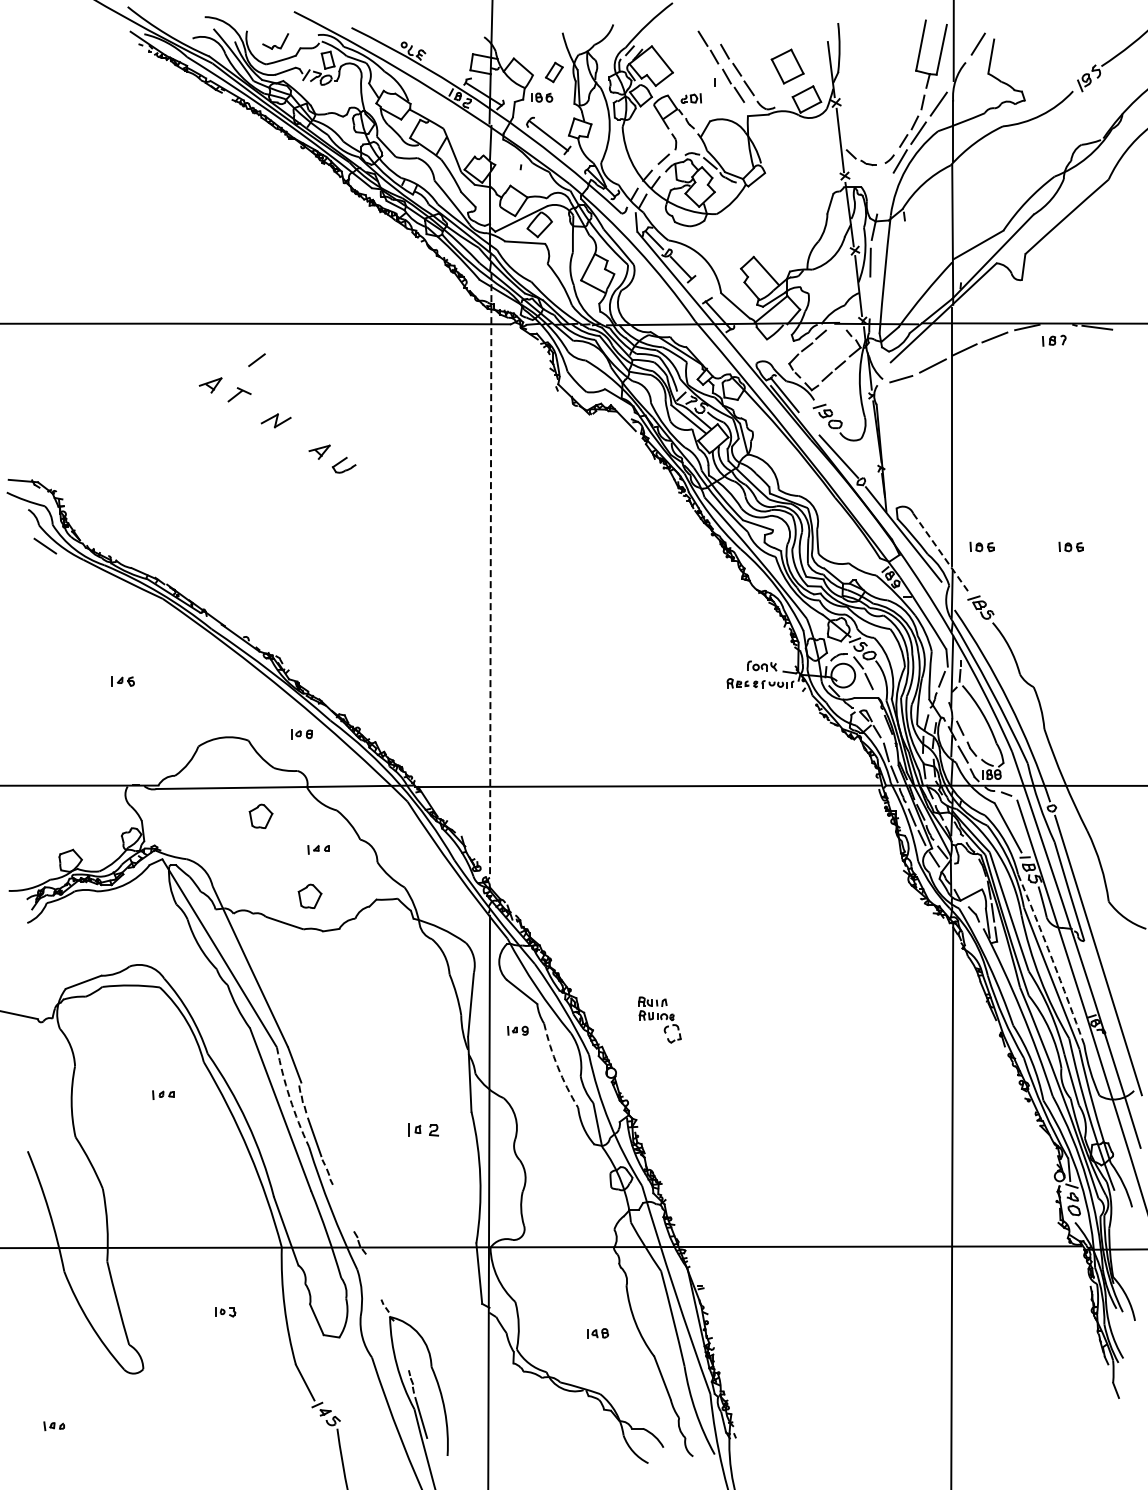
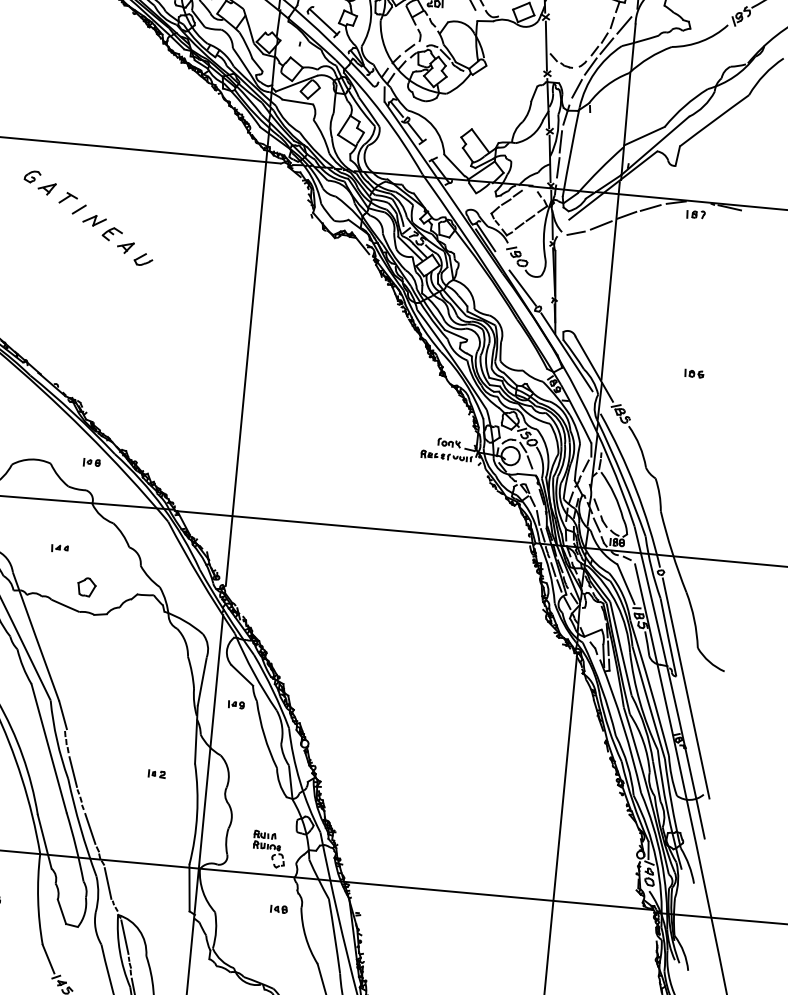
line: (885, 191) -> (577, 88), added
line: (869, 296) -> (557, 167), added
line: (256, 359) -> (78, 209), moved
part: (190, 371) -> (32, 176), added
part: (300, 436) -> (112, 234), added
part: (981, 546) -> (625, 367), removed
line: (941, 553) -> (594, 369), dashed -> solid
line: (490, 575) -> (247, 354), dashed -> solid
part: (260, 815) -> (54, 521), removed
part: (318, 849) -> (59, 548), moved
arc: (1052, 959) -> (650, 688), dashed -> solid
part: (659, 1019) -> (268, 848), moved
arc: (557, 1067) -> (264, 735), dashed -> solid
arc: (289, 1098) -> (56, 740), dashed -> solid
part: (423, 1130) -> (157, 774), size x0.71
line: (343, 1208) -> (90, 828), added
line: (373, 1277) -> (108, 883), added
part: (598, 1333) -> (279, 909), moved
line: (401, 1344) -> (124, 936), added

